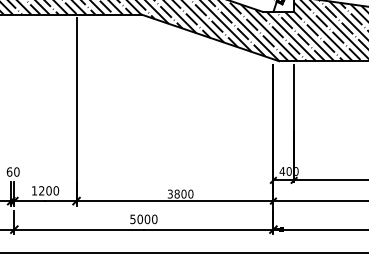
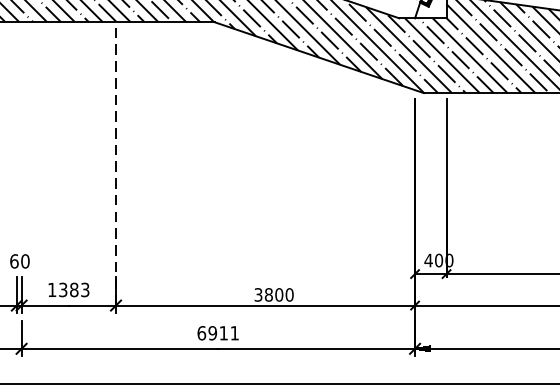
line: (76, 111) -> (115, 169), solid -> dashed
text: (49, 190) -> (74, 289), 1200 -> 1383
text: (143, 219) -> (217, 333), 5000 -> 6911

